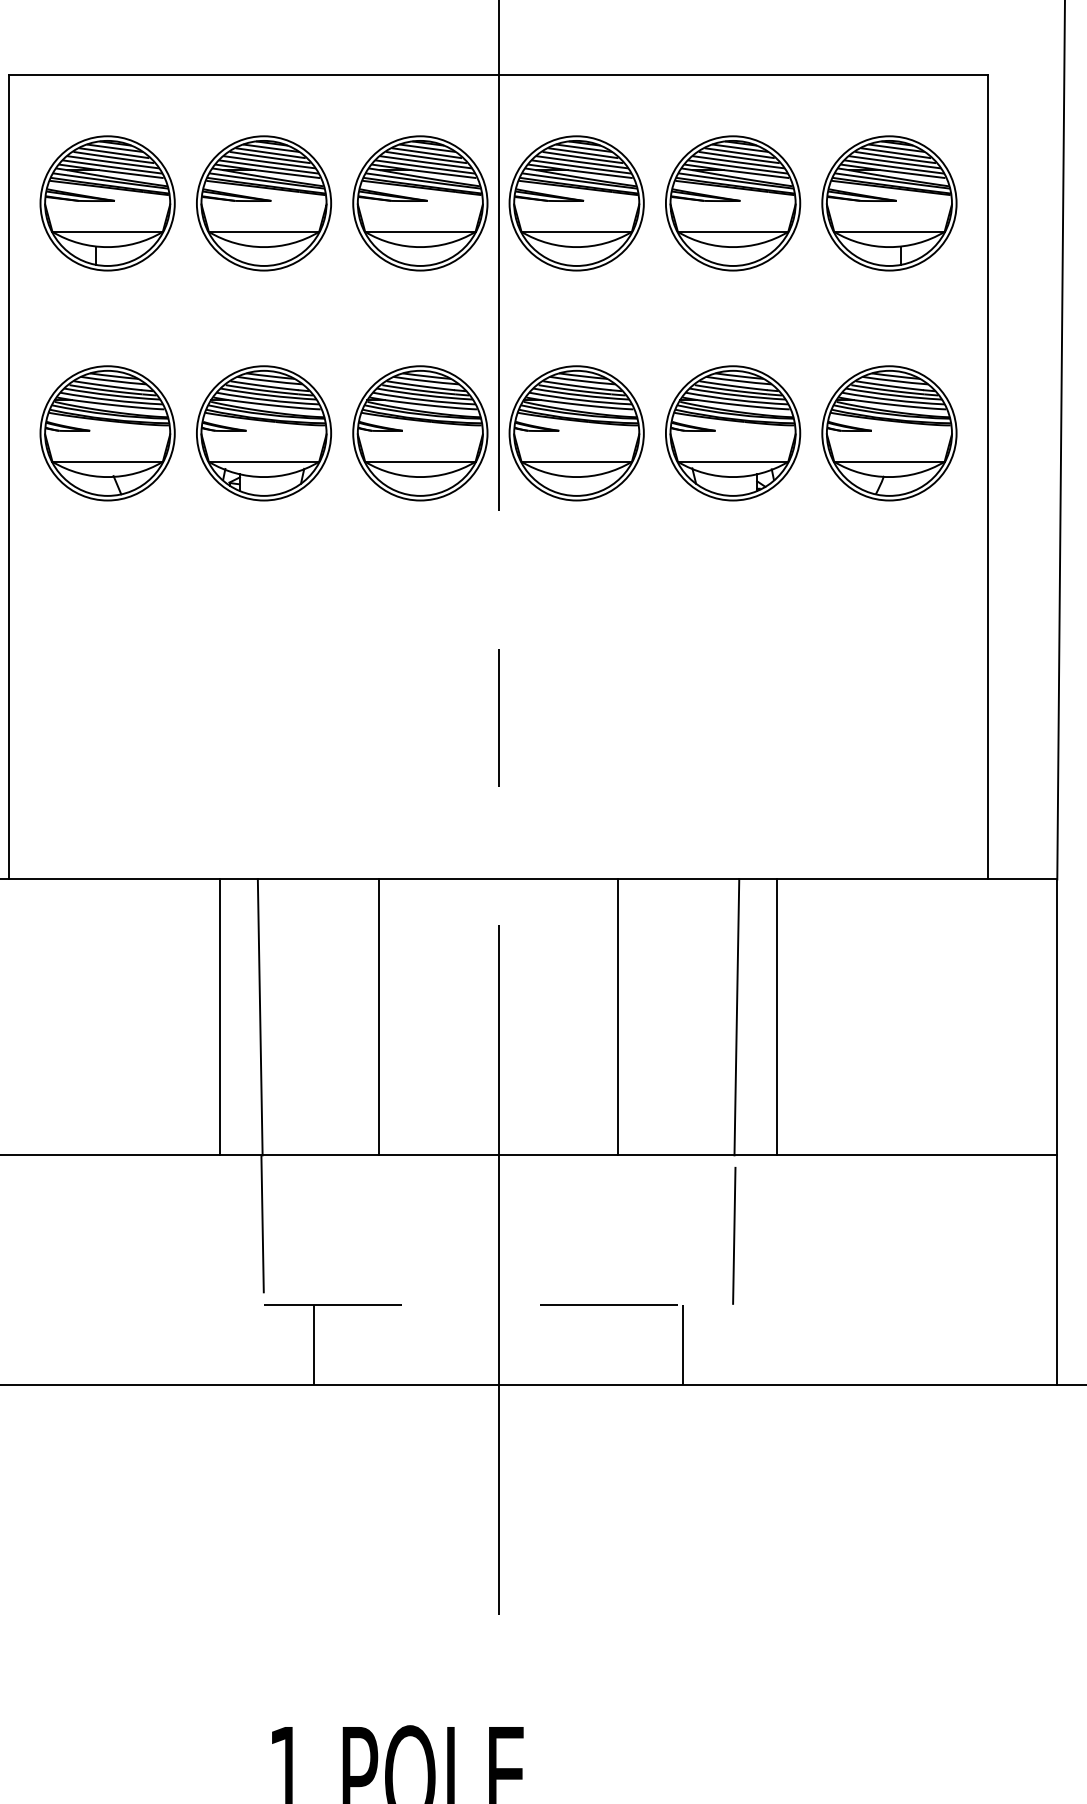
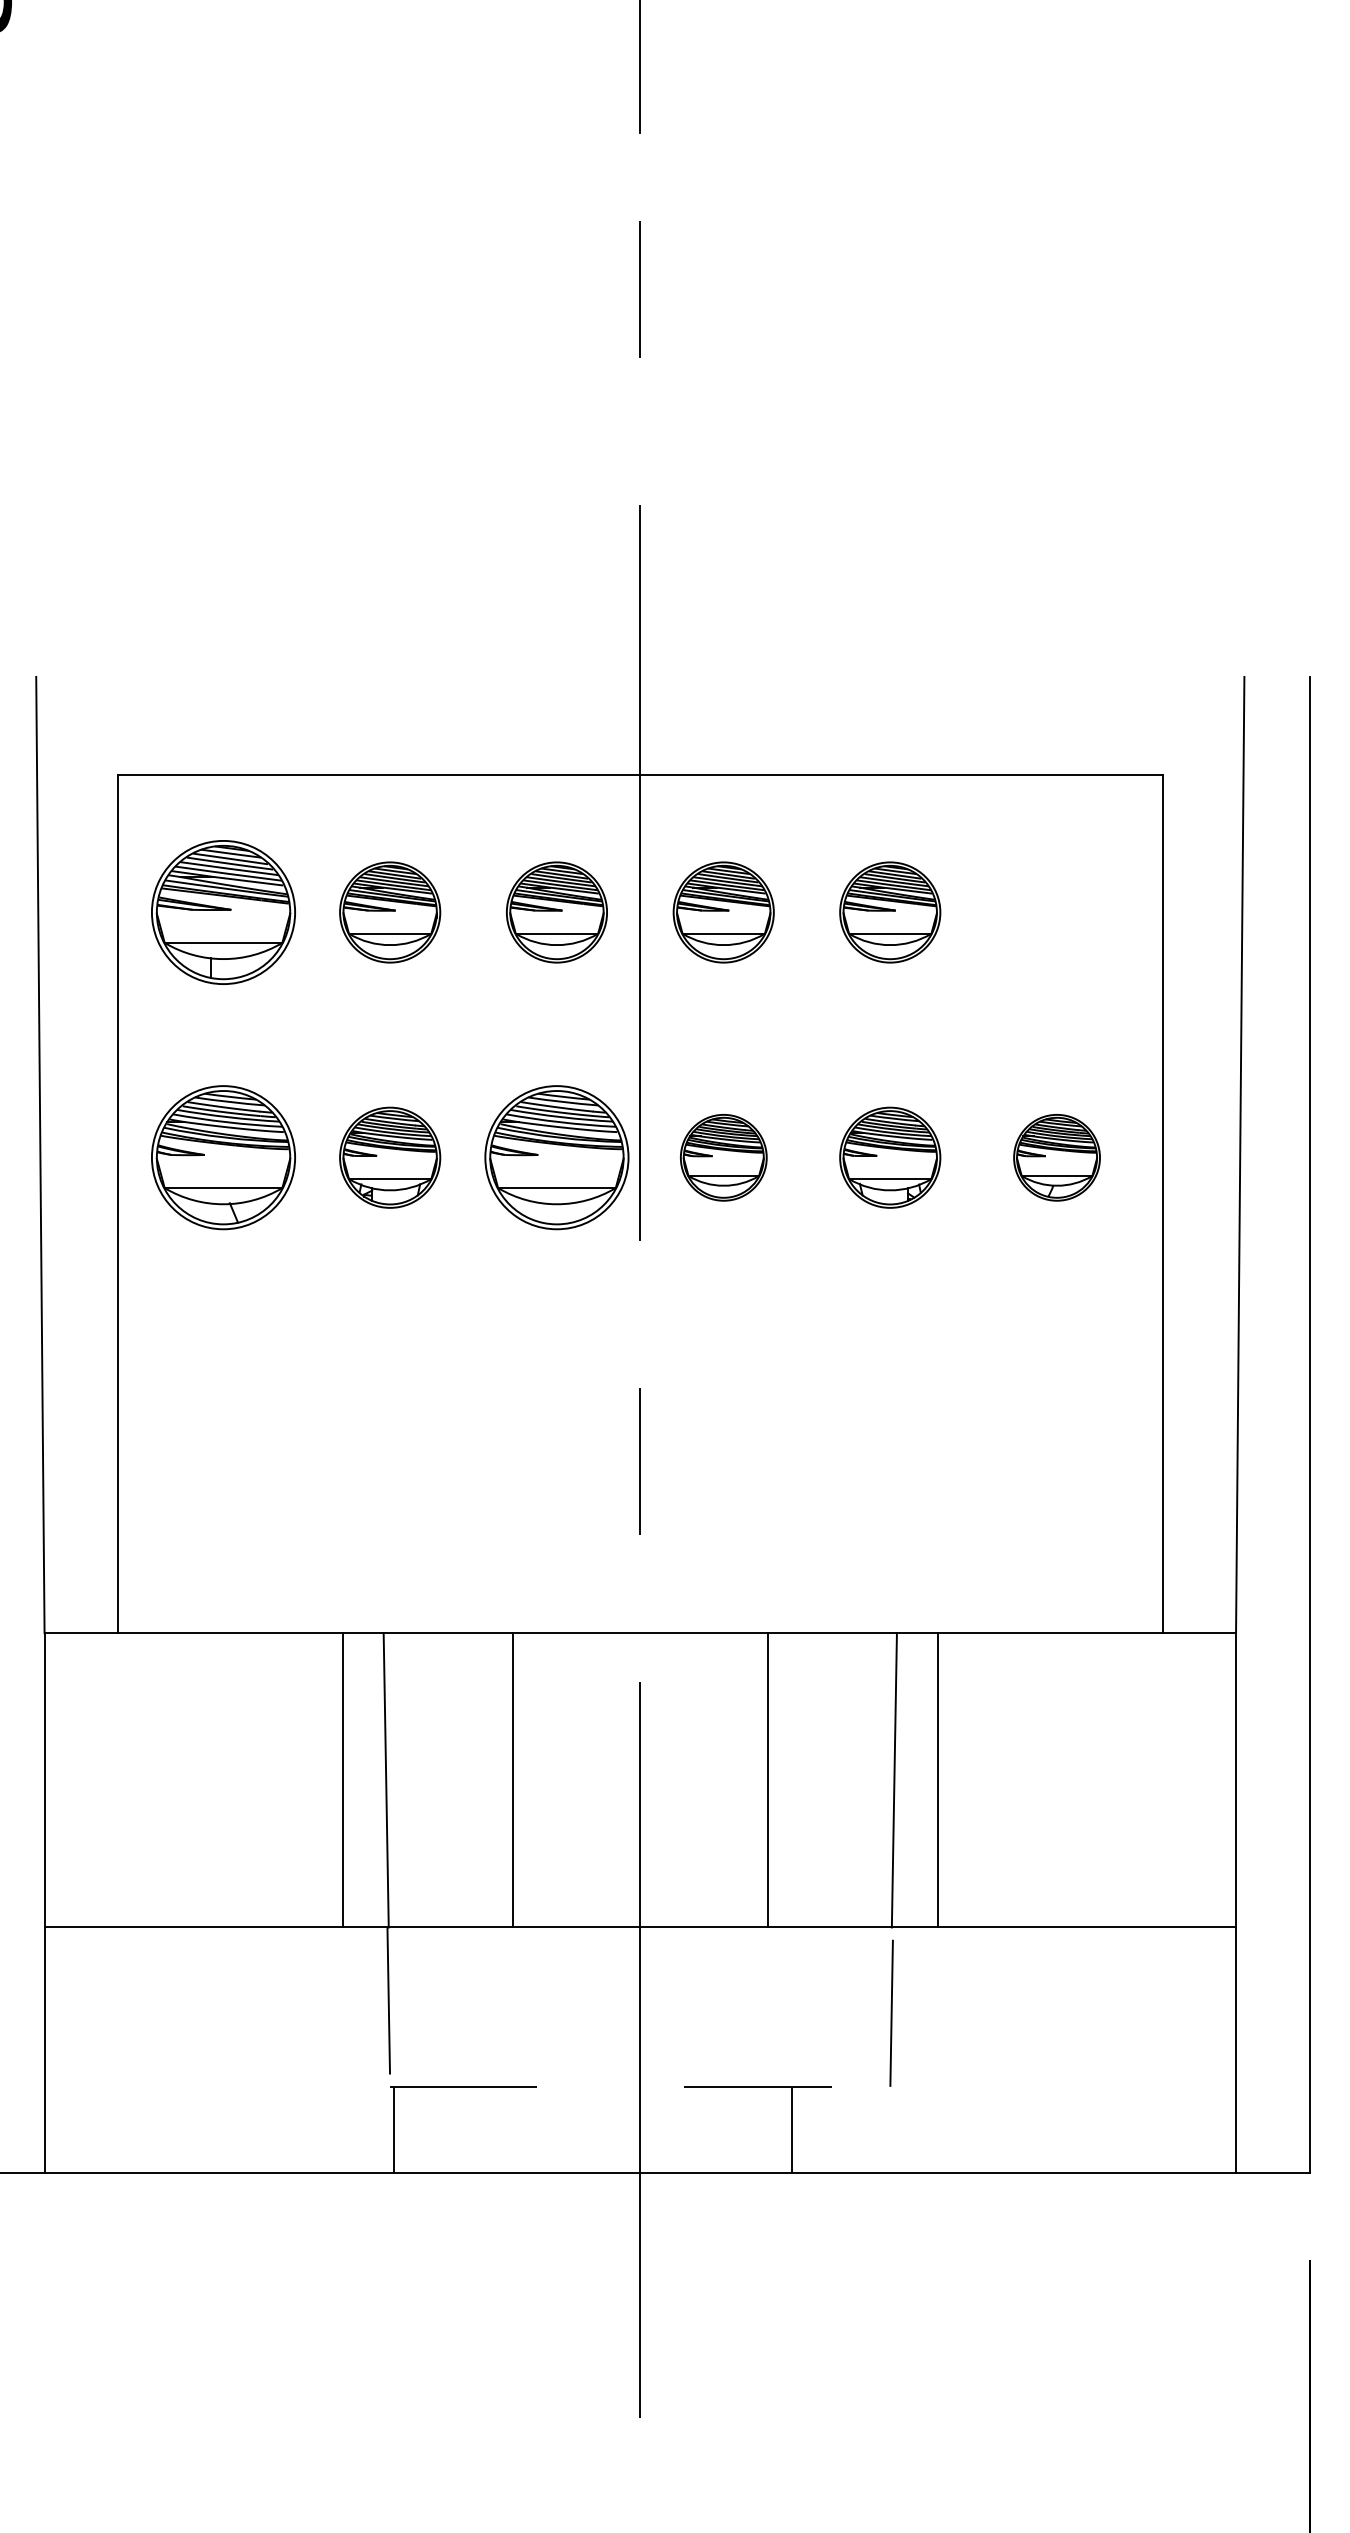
part: (263, 203) -> (389, 912), size x0.7
part: (419, 203) -> (556, 912), size x0.7
part: (576, 203) -> (723, 912), size x0.7
part: (732, 203) -> (889, 912), size x0.7
part: (888, 203) -> (1056, 912), removed
part: (263, 433) -> (389, 1157), size x0.7
part: (576, 433) -> (723, 1157), size x0.6
part: (732, 433) -> (889, 1157), size x0.7
part: (888, 433) -> (1056, 1157), size x0.6
line: (313, 1344) -> (393, 2129), moved
line: (682, 1344) -> (791, 2129), moved

